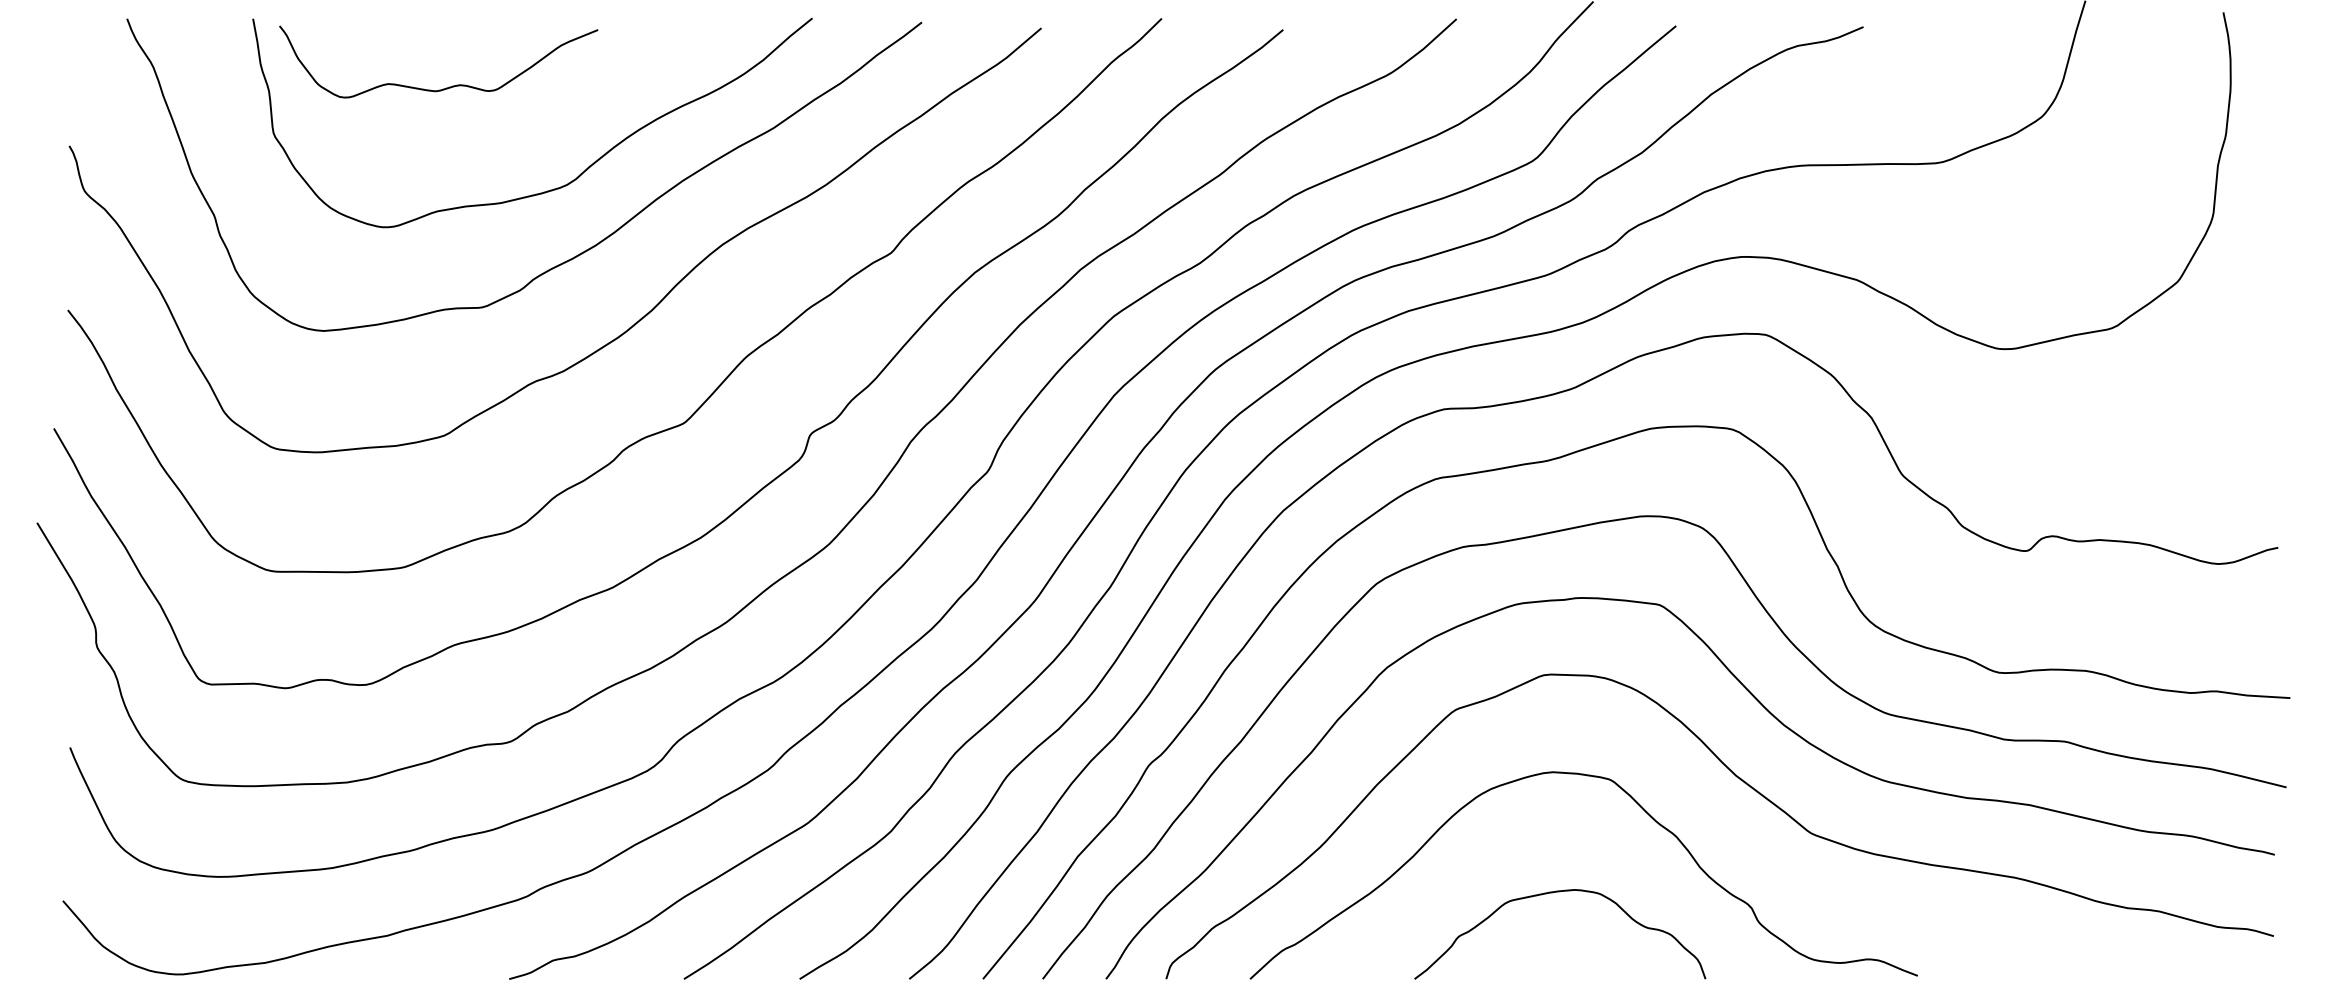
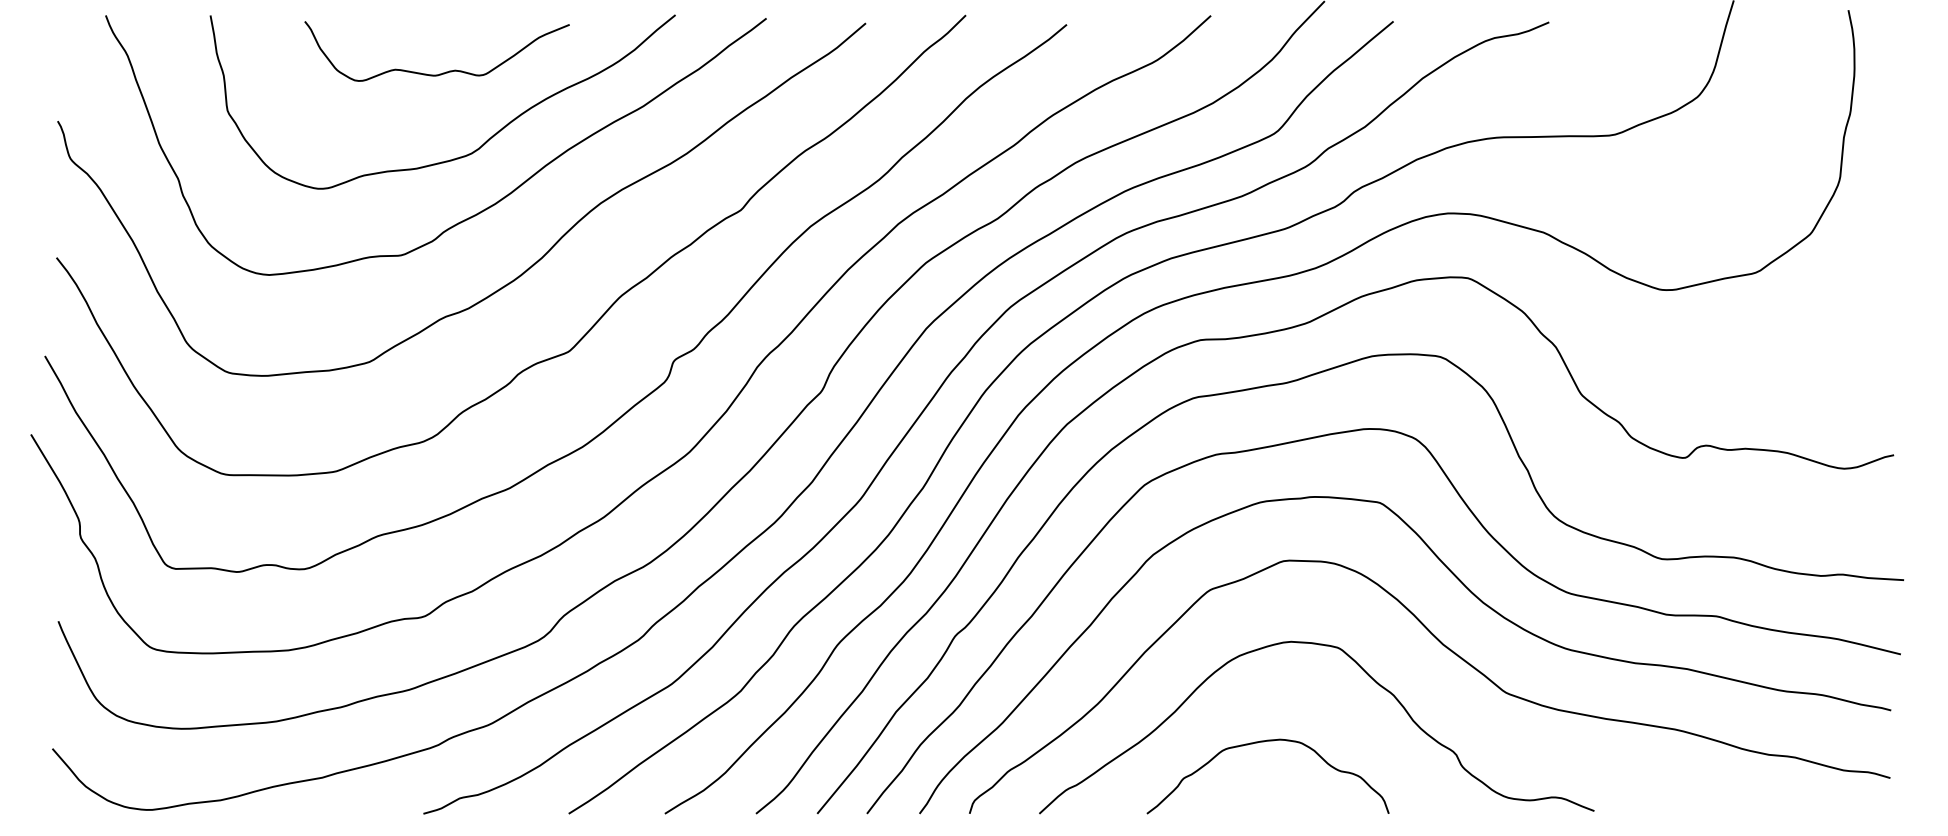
curve: (446, 87) -> (443, 72), moved
curve: (1552, 893) -> (1261, 742), moved

